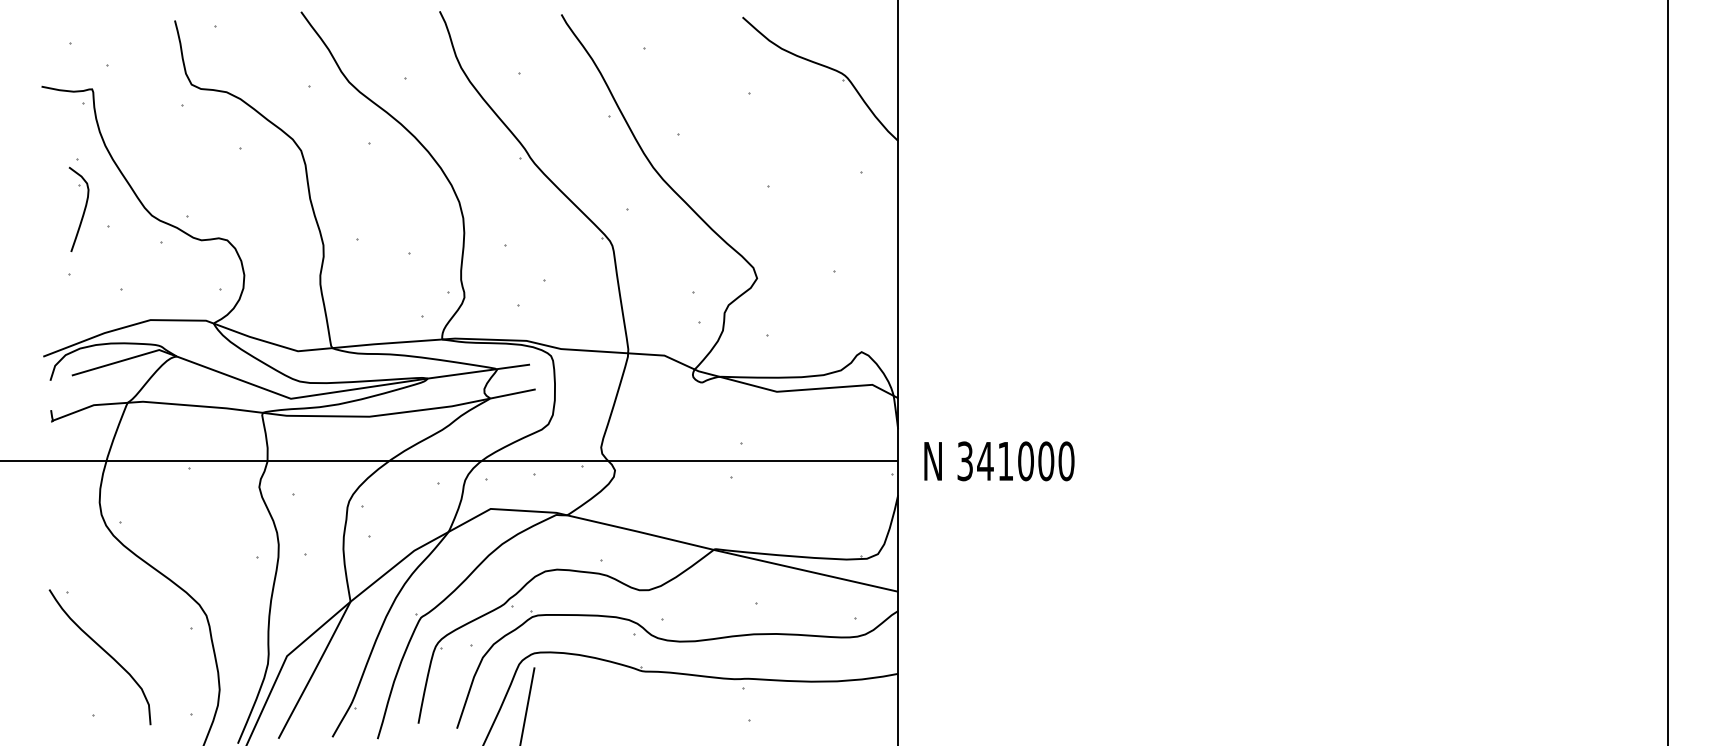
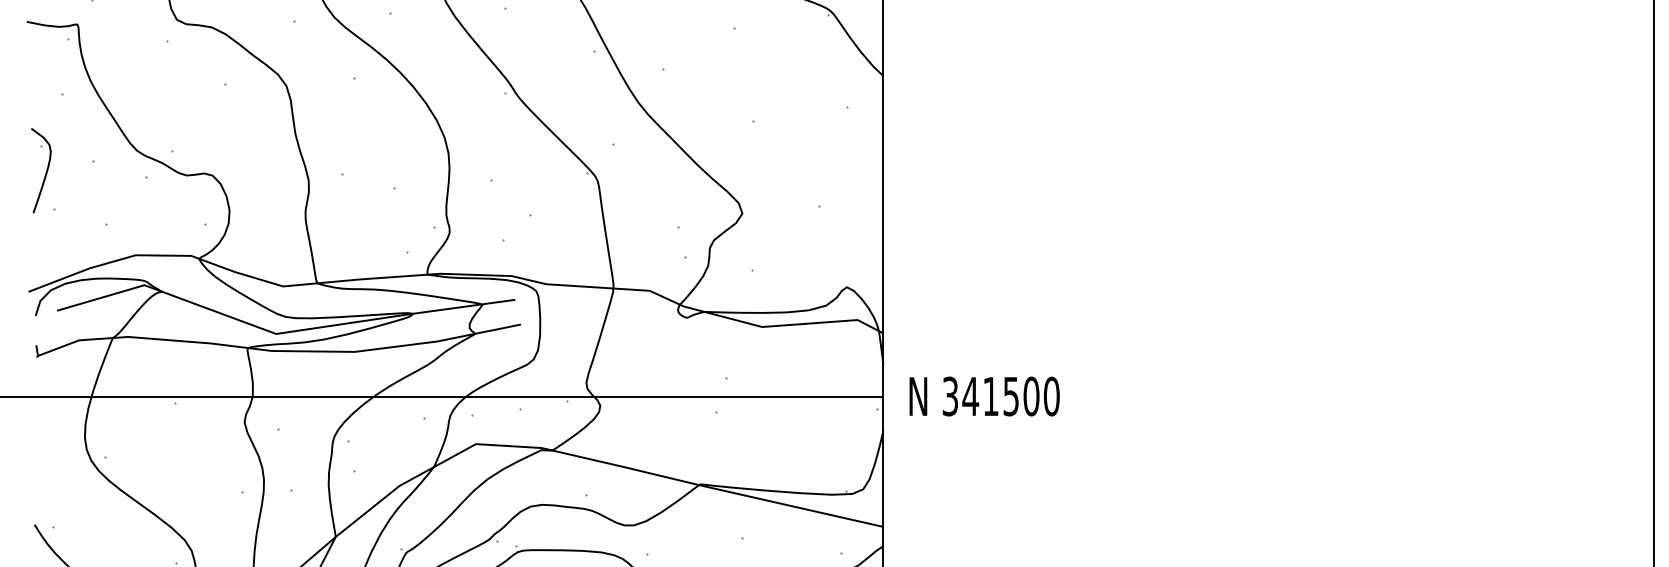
part: (78, 208) -> (40, 169), moved
text: (1026, 461) -> (1011, 396), 341000 -> 341500

